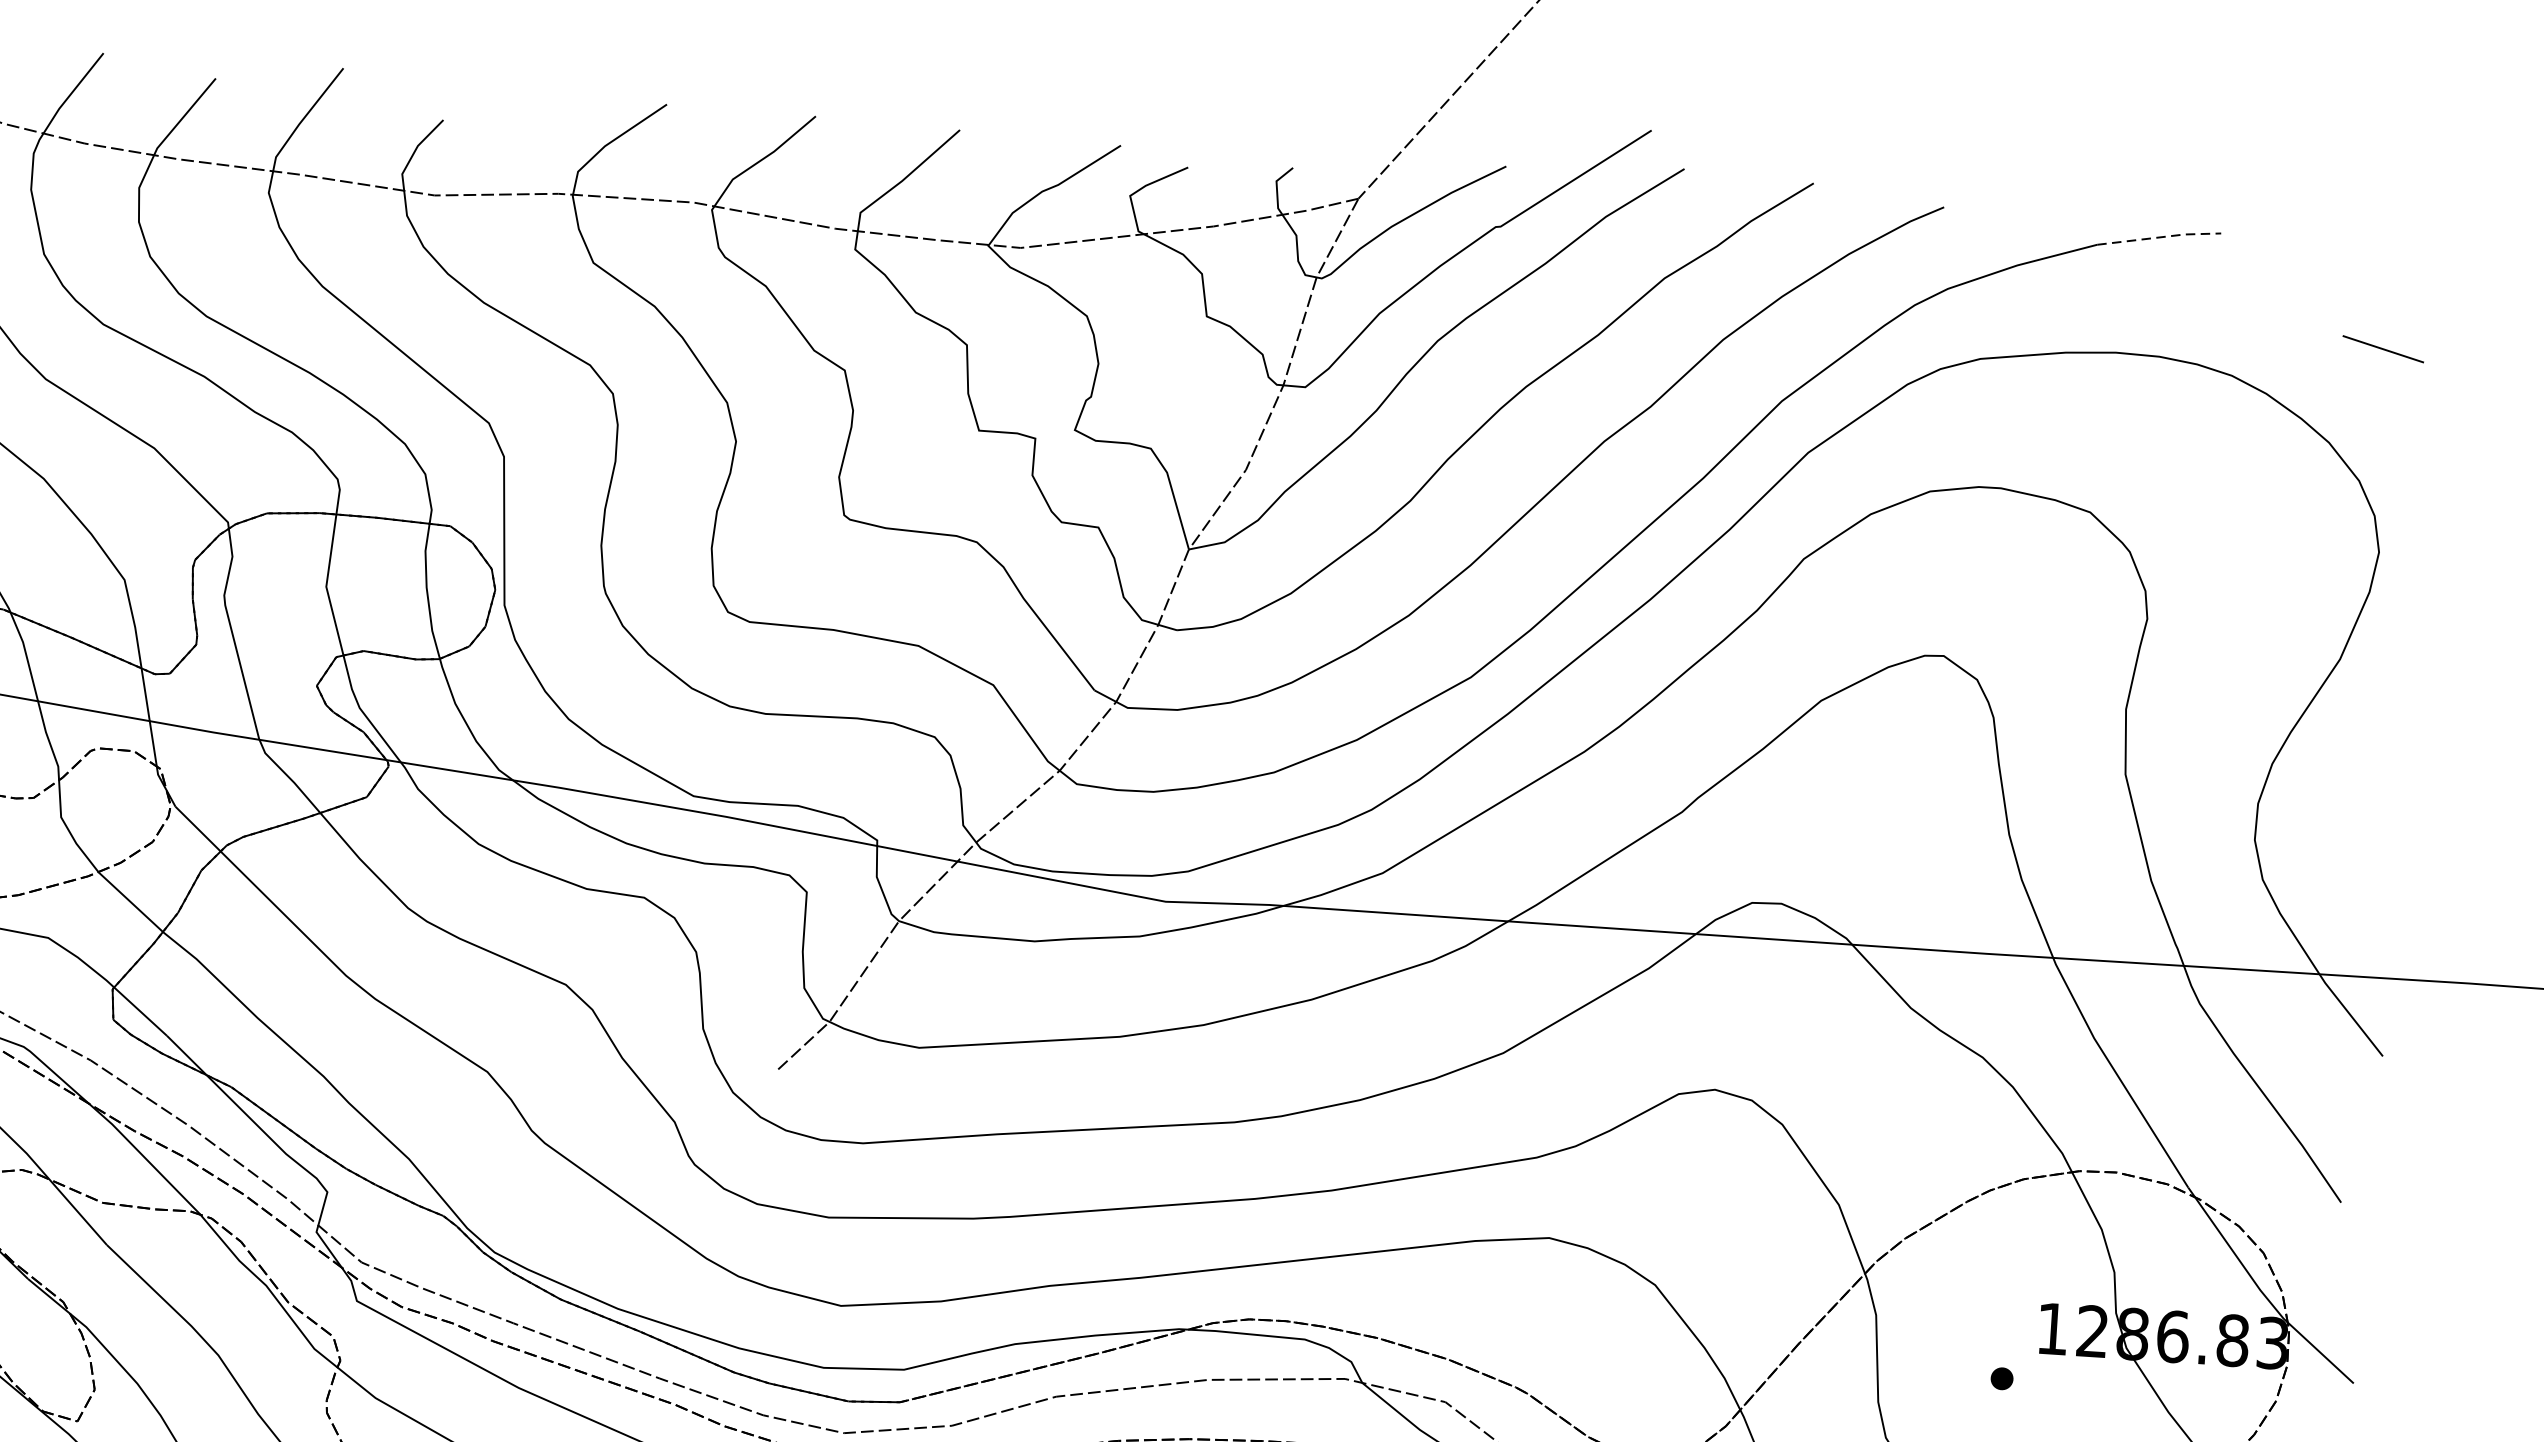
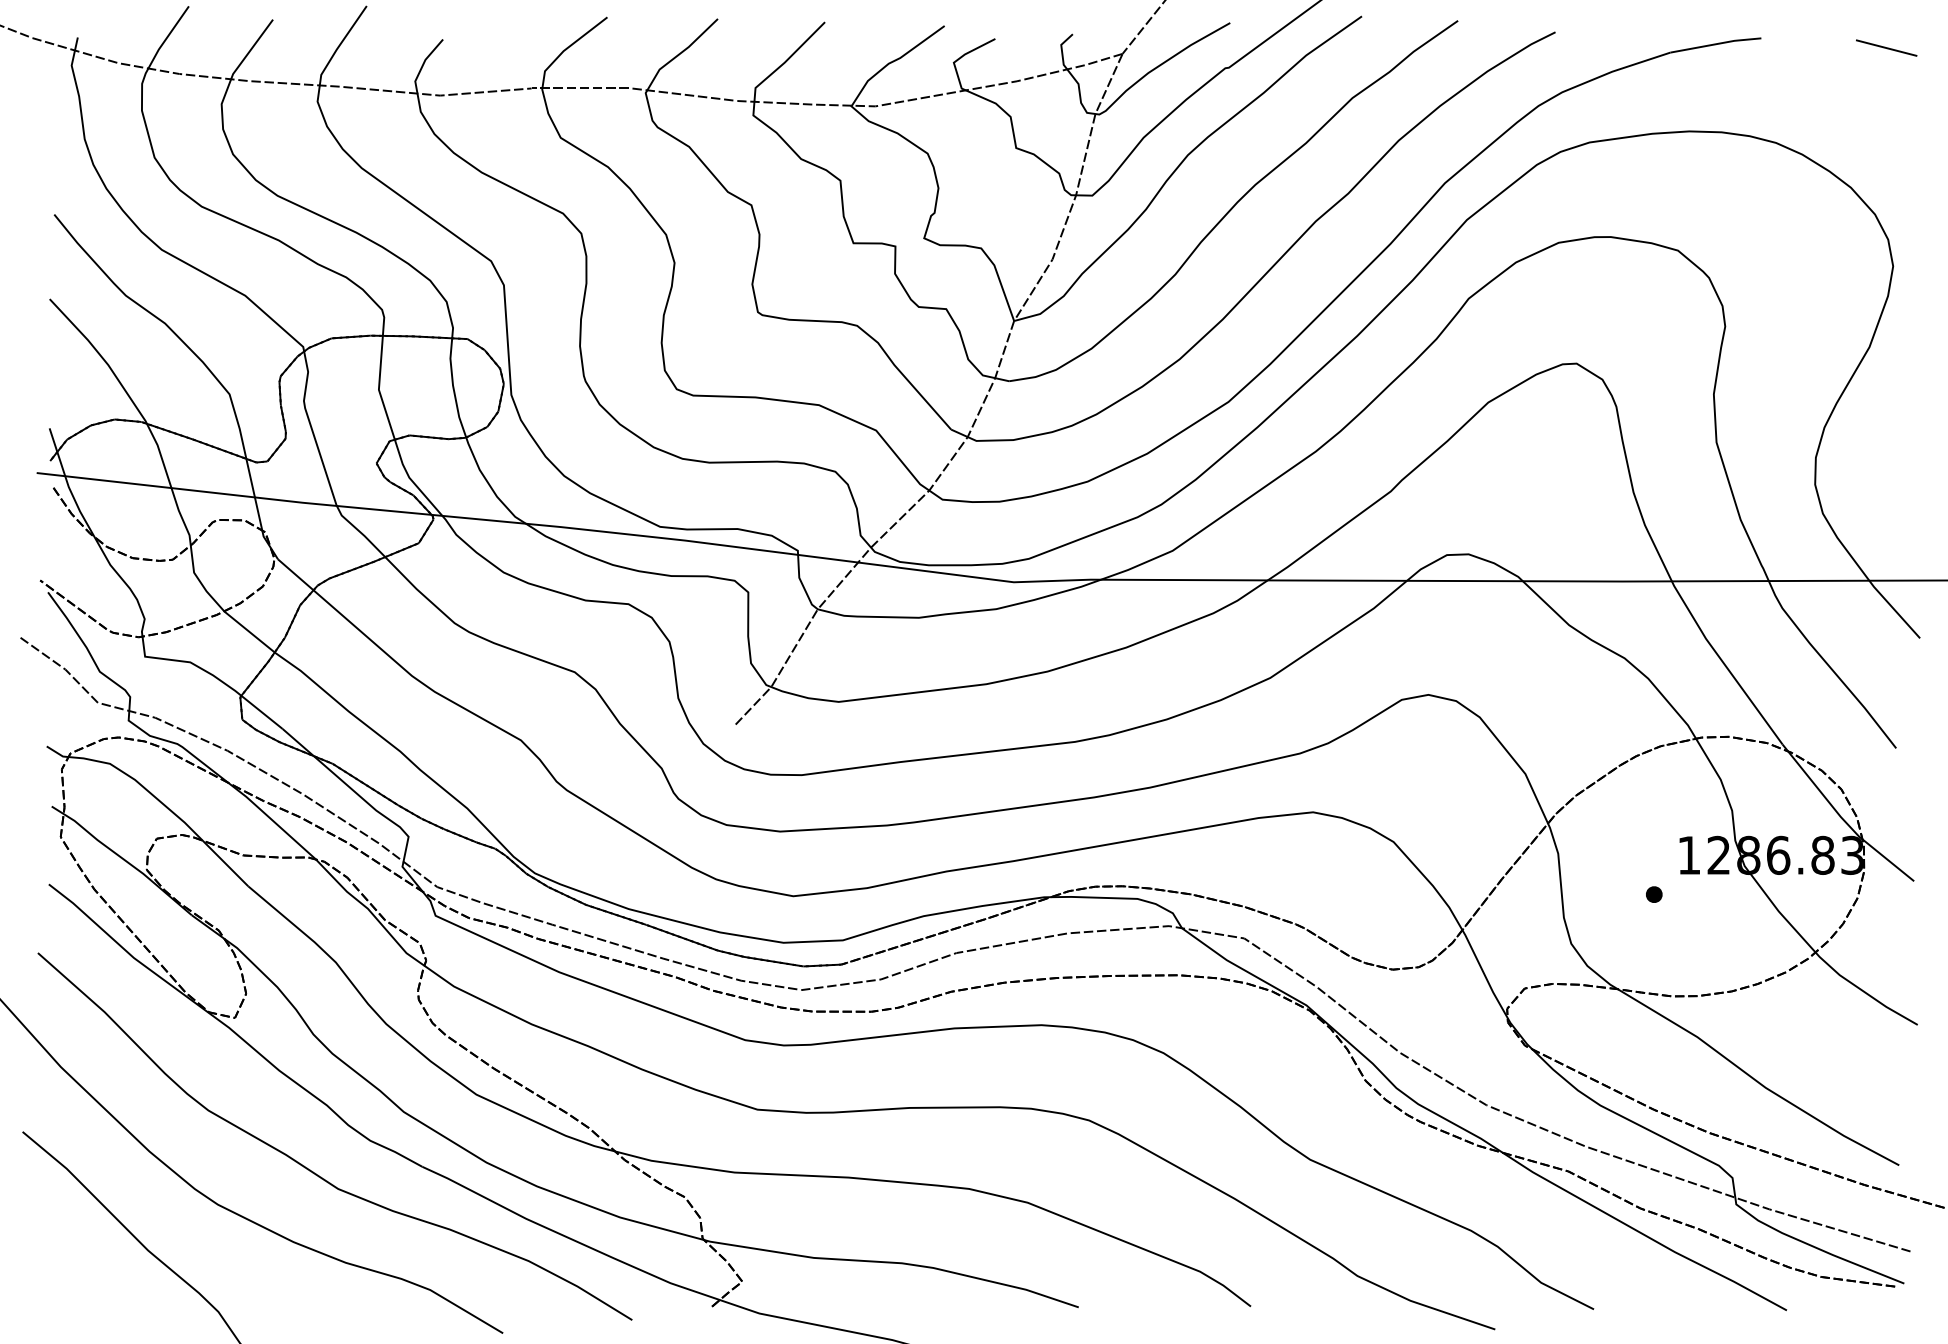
line: (2160, 237) -> (1716, 44), dashed -> solid
line: (2383, 348) -> (1886, 47), moved

